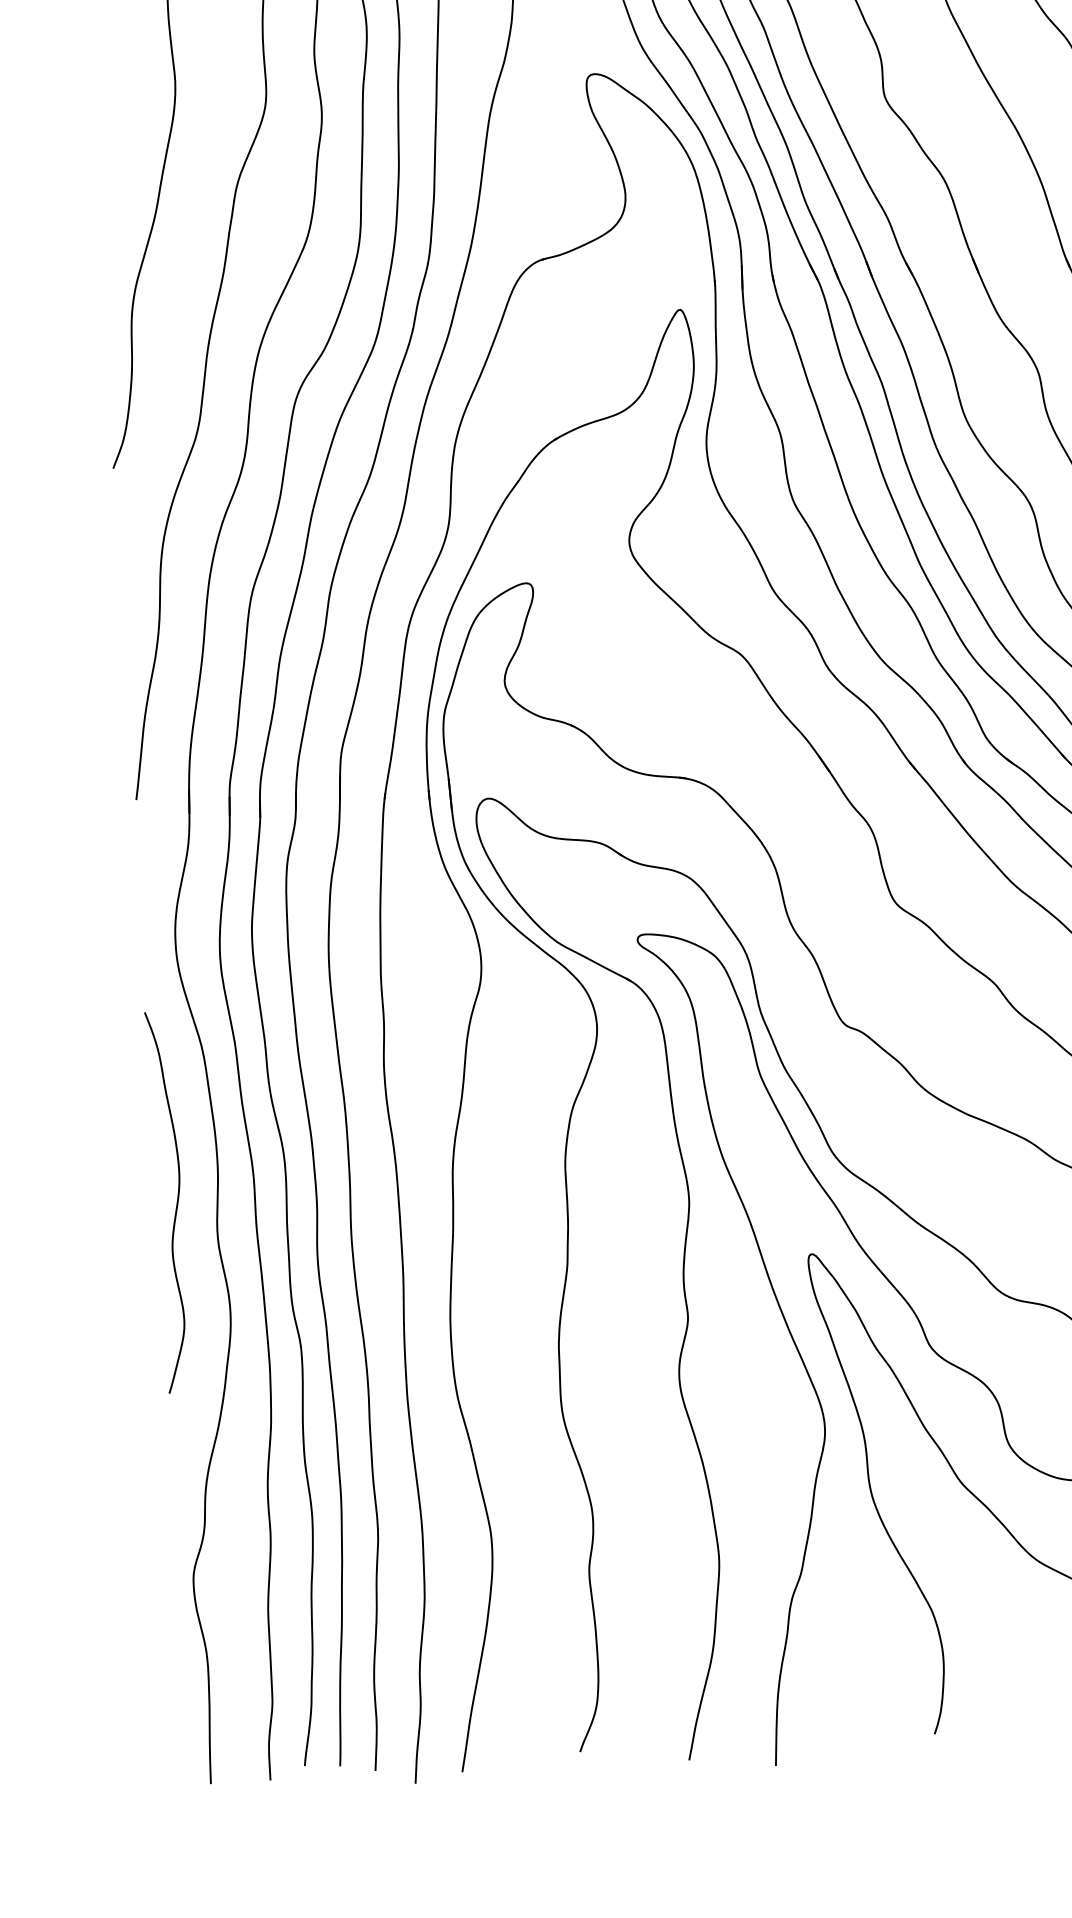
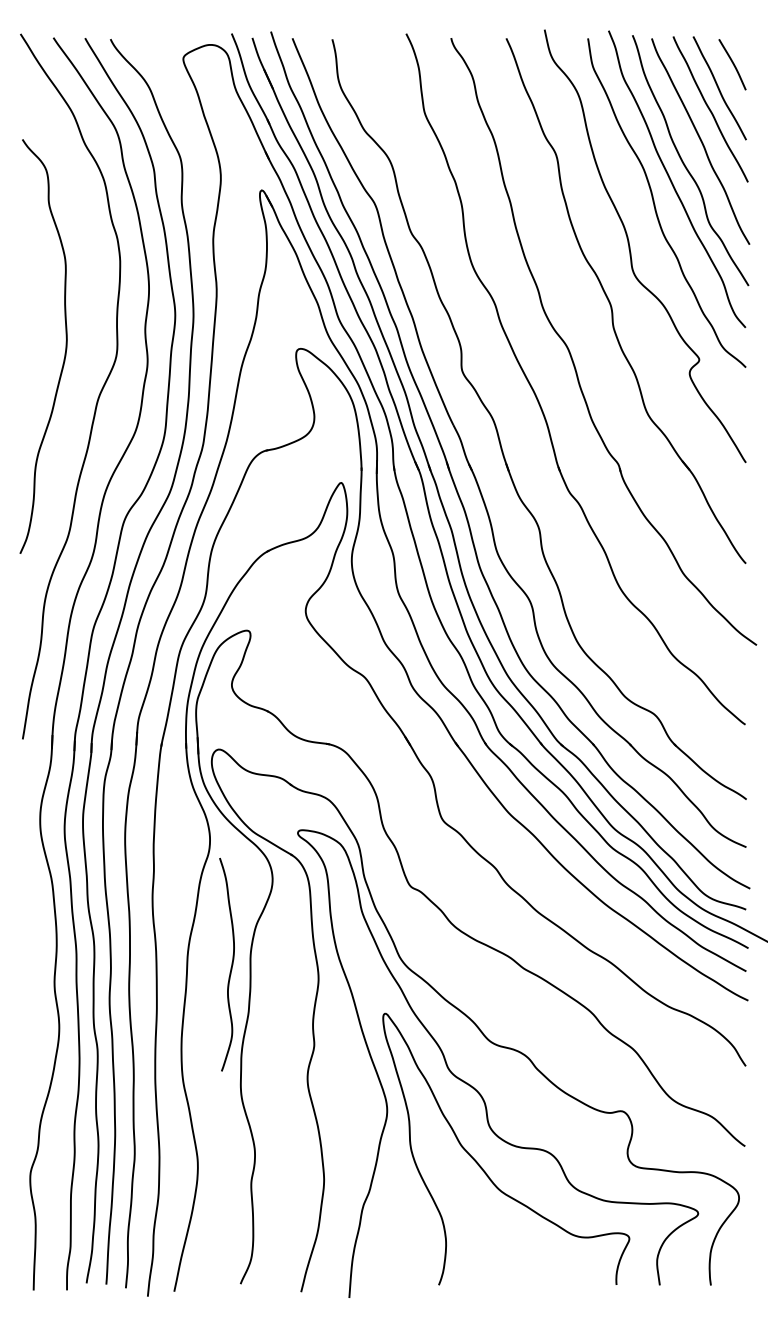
curve: (176, 1201) -> (231, 964), moved

